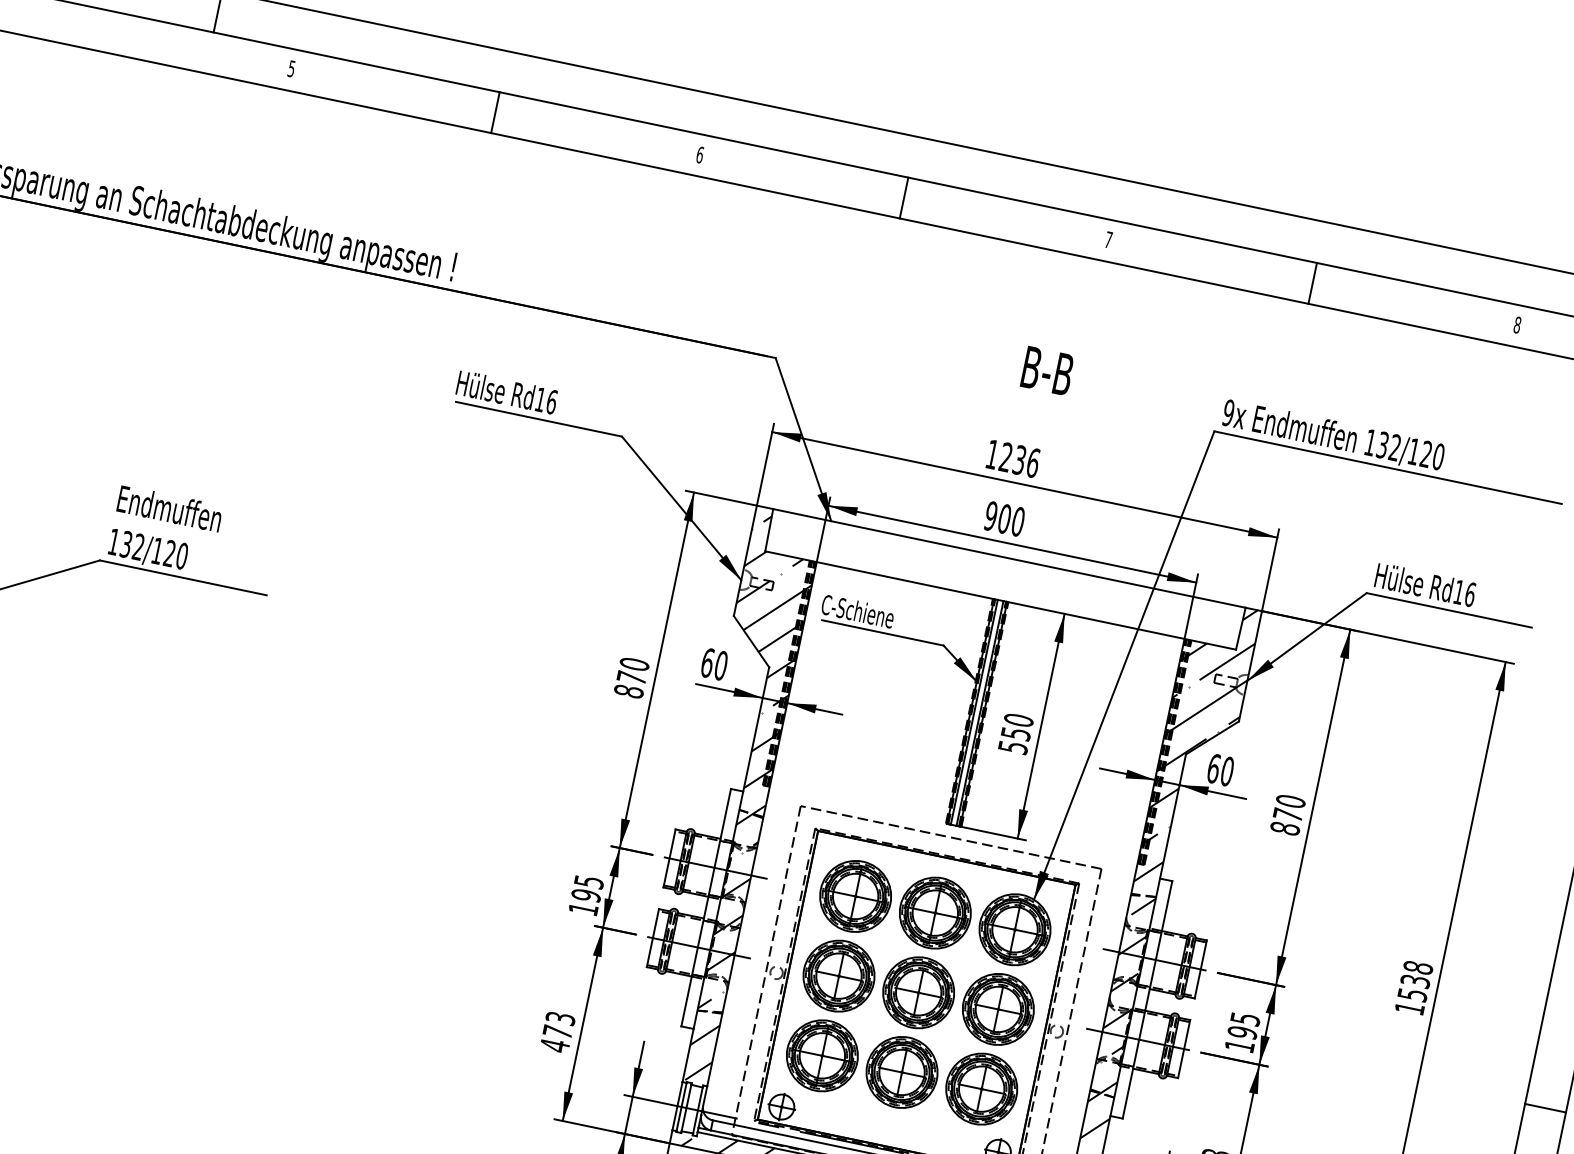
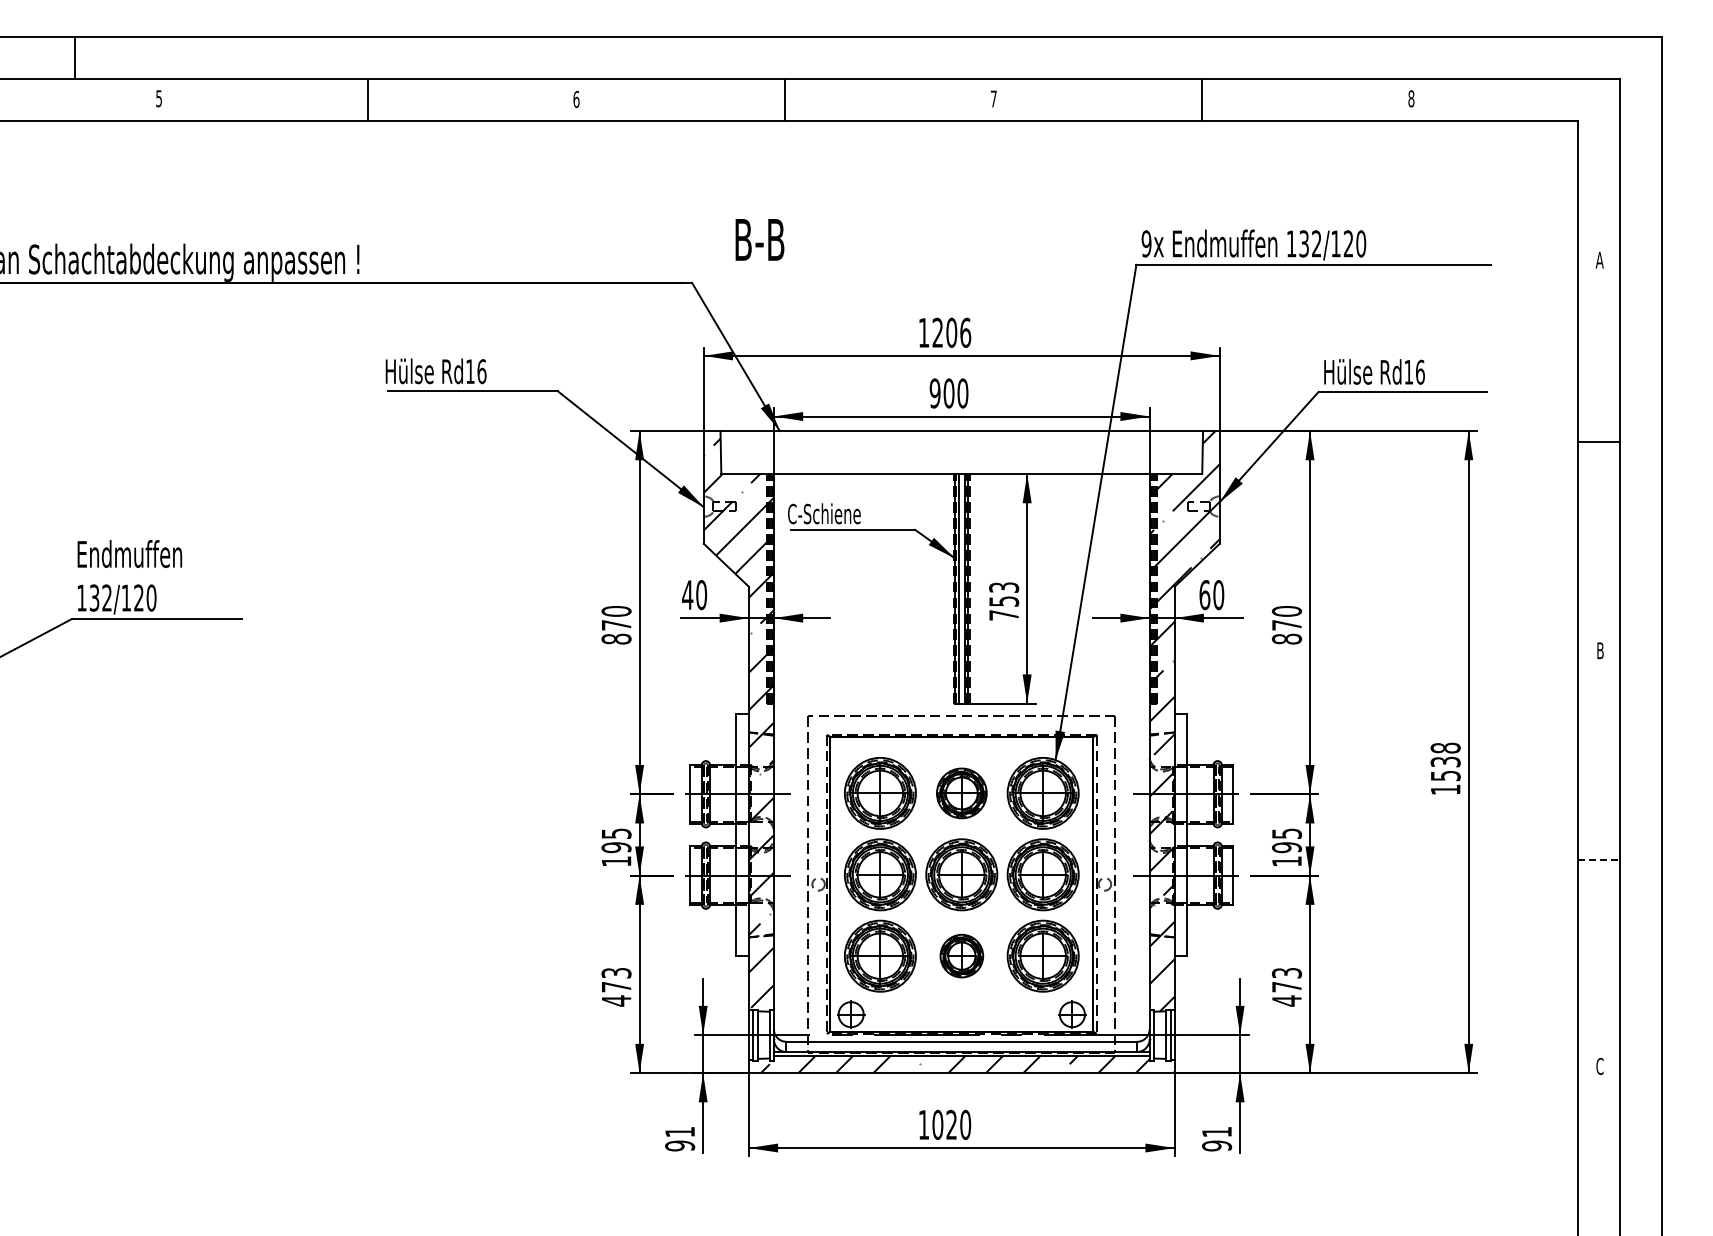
text: (1047, 370) -> (759, 239), moved
text: (1019, 459) -> (951, 332), 1236 -> 1206
text: (707, 663) -> (687, 595), 60 -> 40
text: (1016, 733) -> (1004, 601), 550 -> 753
part: (935, 913) -> (961, 793), size x0.7
part: (901, 1071) -> (961, 955), size x0.6
line: (1545, 1108) -> (1598, 859), solid -> dashed

